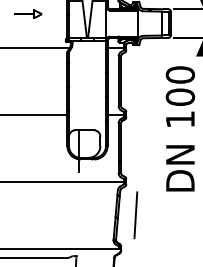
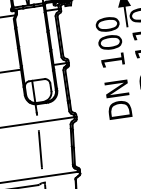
line: (135, 215) -> (40, 149), moved

